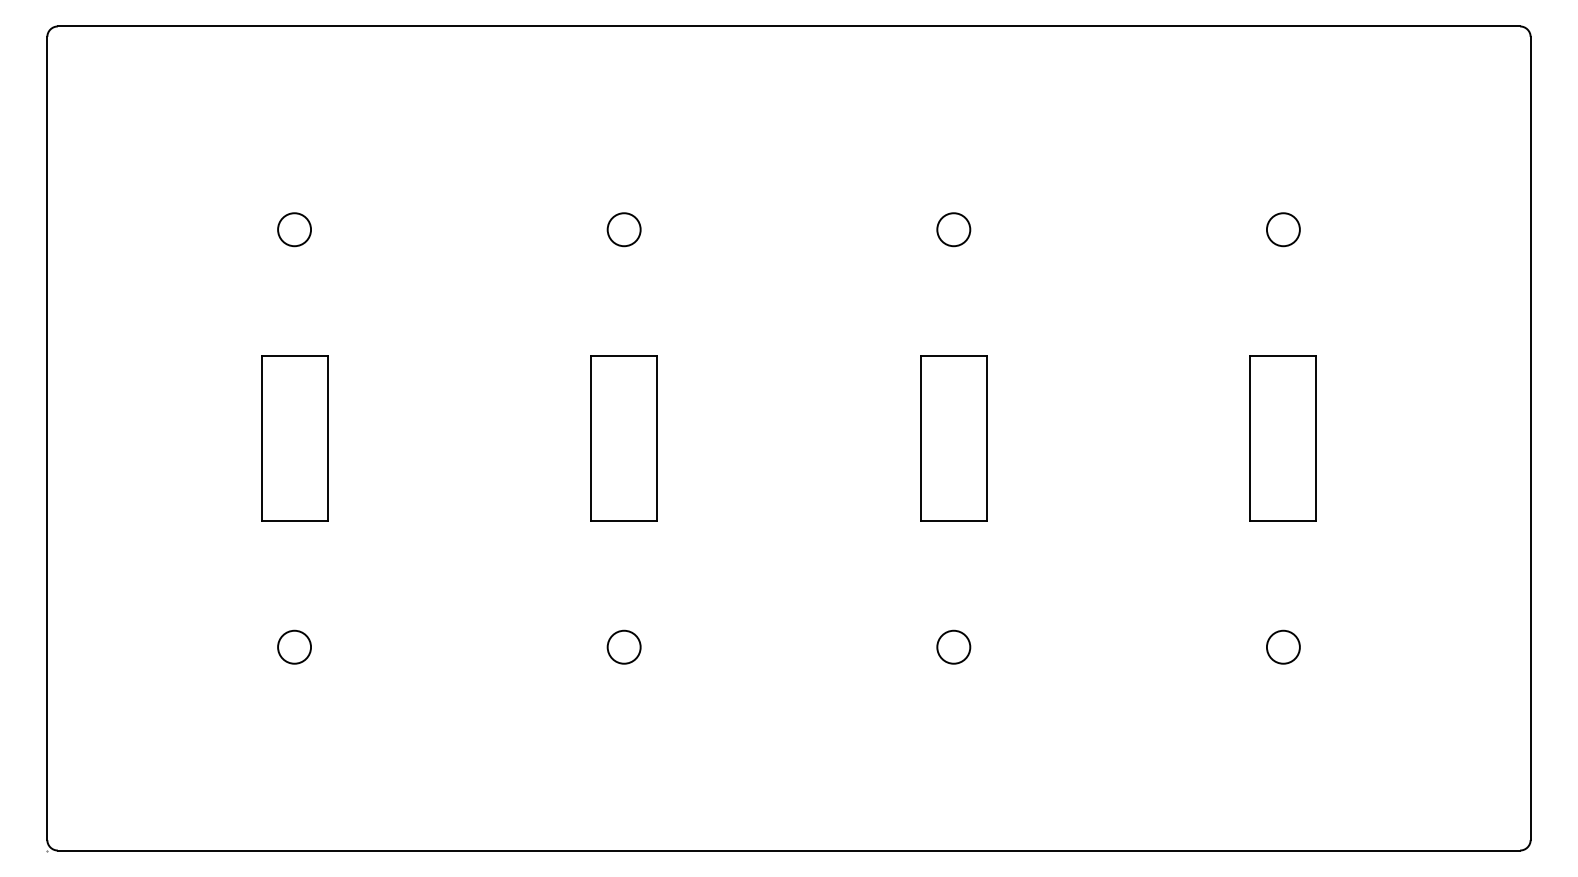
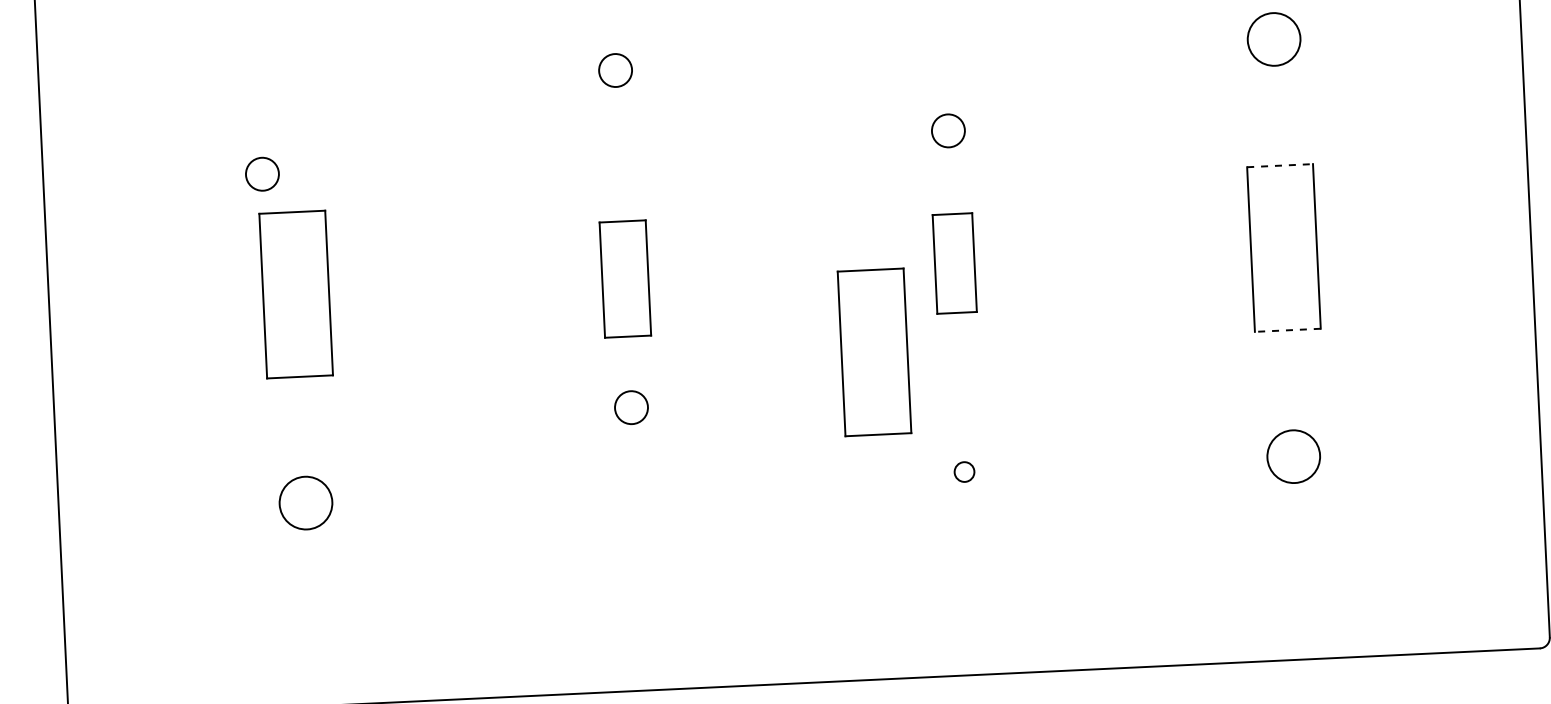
circle: (294, 229) -> (262, 174), moved
circle: (953, 229) -> (948, 130), moved
circle: (1282, 229) -> (1273, 39), size x1.6
line: (1283, 356) -> (1280, 166), solid -> dashed
part: (623, 438) -> (624, 279), size x0.7
part: (953, 438) -> (954, 263), size x0.6
line: (1283, 520) -> (1287, 329), solid -> dashed
part: (869, 523) -> (874, 352), added
circle: (294, 646) -> (305, 502), size x1.6
circle: (623, 646) -> (630, 406), moved
circle: (953, 646) -> (964, 471), size x0.6
circle: (1283, 646) -> (1293, 455), size x1.6

